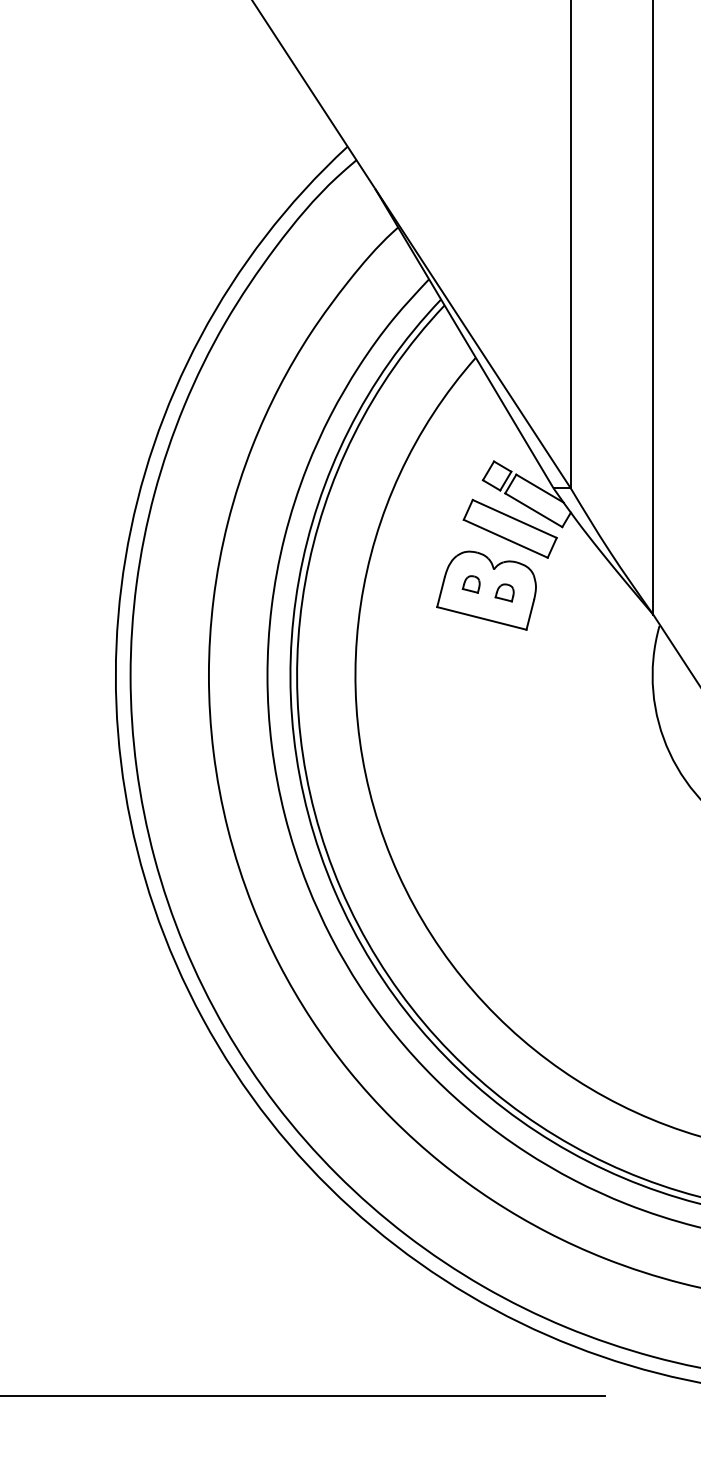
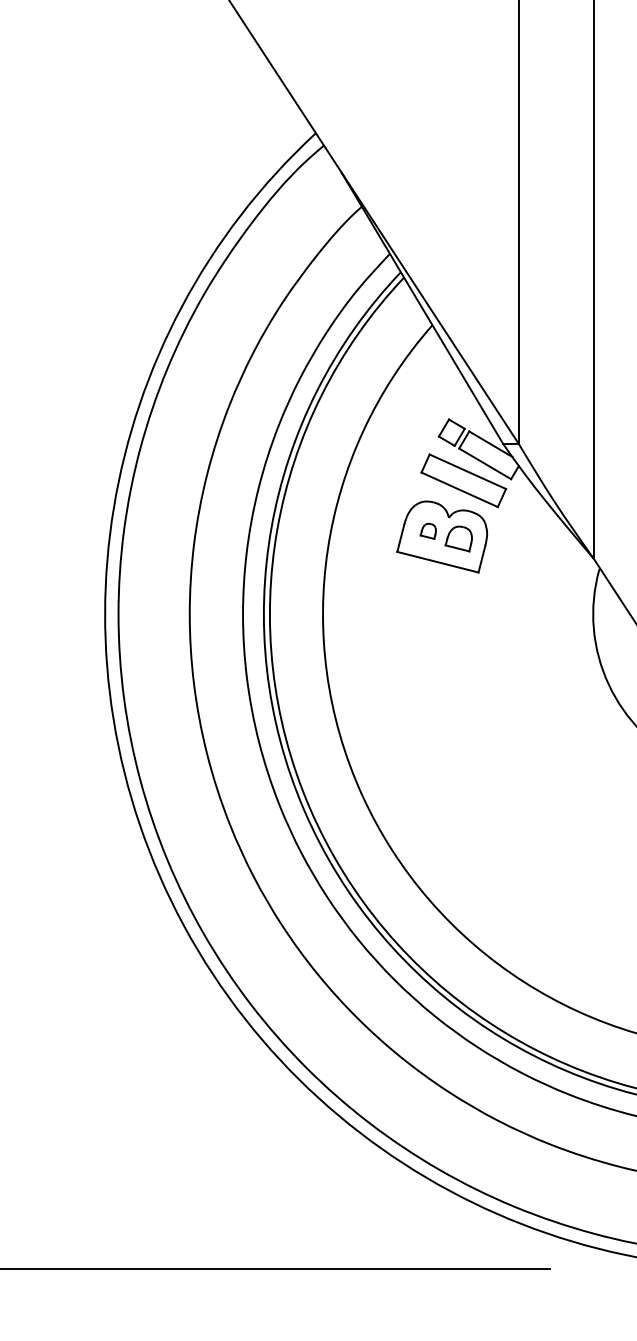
part: (504, 592) -> (458, 538), size x1.6

